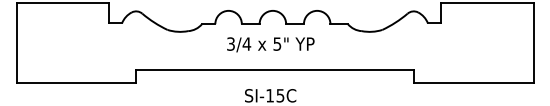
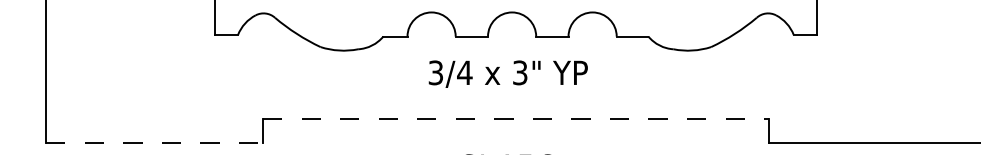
text: (277, 43) -> (520, 71), 5" -> 3"
line: (275, 69) -> (516, 119), solid -> dashed
line: (76, 82) -> (155, 142), solid -> dashed

